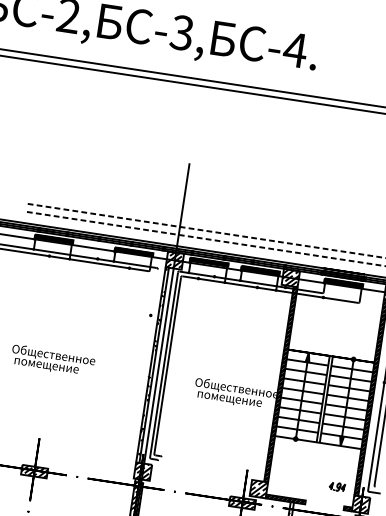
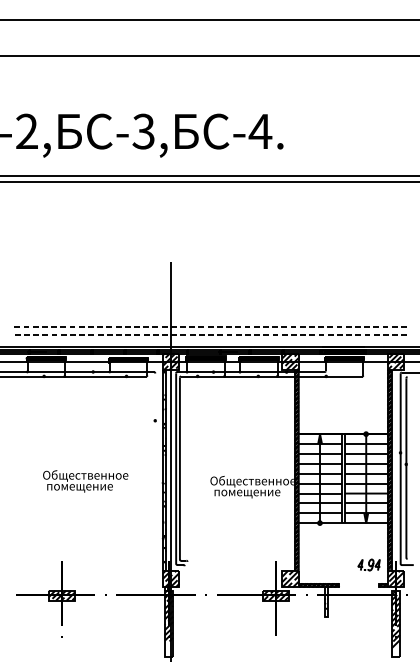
text: (52, 360) -> (85, 481), moved
part: (336, 486) -> (368, 564), size x1.4

